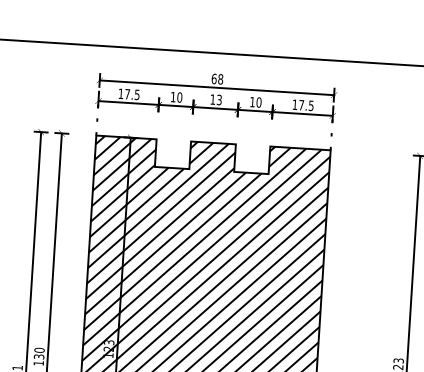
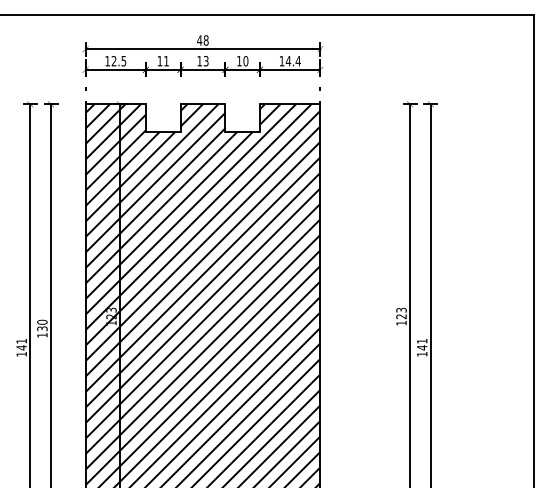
text: (214, 78) -> (199, 40), 68 -> 48
text: (126, 93) -> (113, 60), 17.5 -> 12.5
text: (179, 96) -> (166, 60), 10 -> 11
text: (305, 105) -> (292, 61), 17.5 -> 14.4

